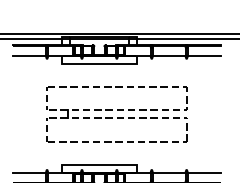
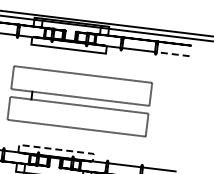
line: (204, 56) -> (173, 54), solid -> dashed
line: (99, 165) -> (56, 149), solid -> dashed

